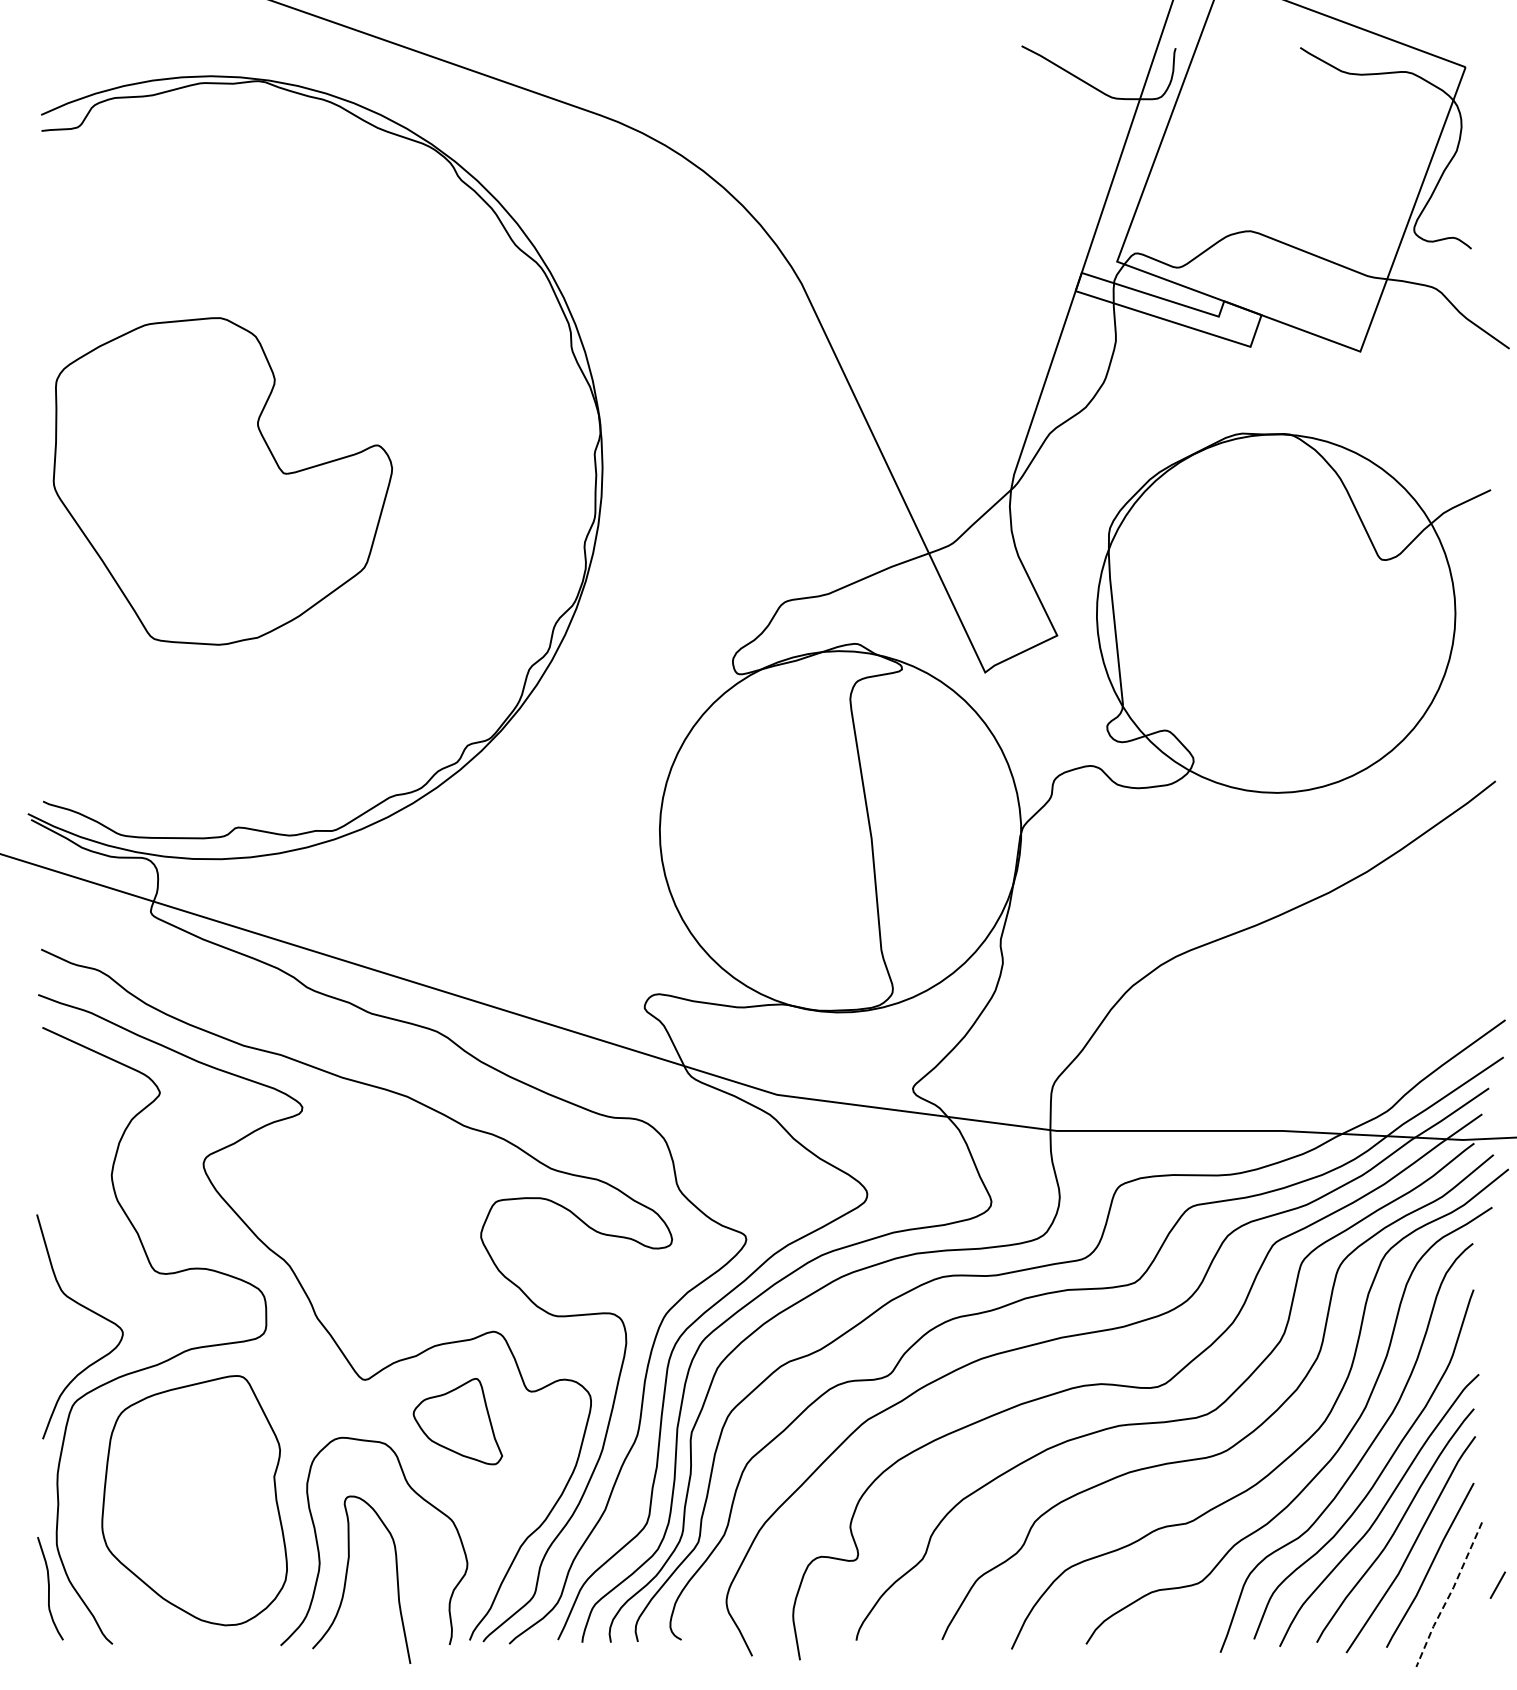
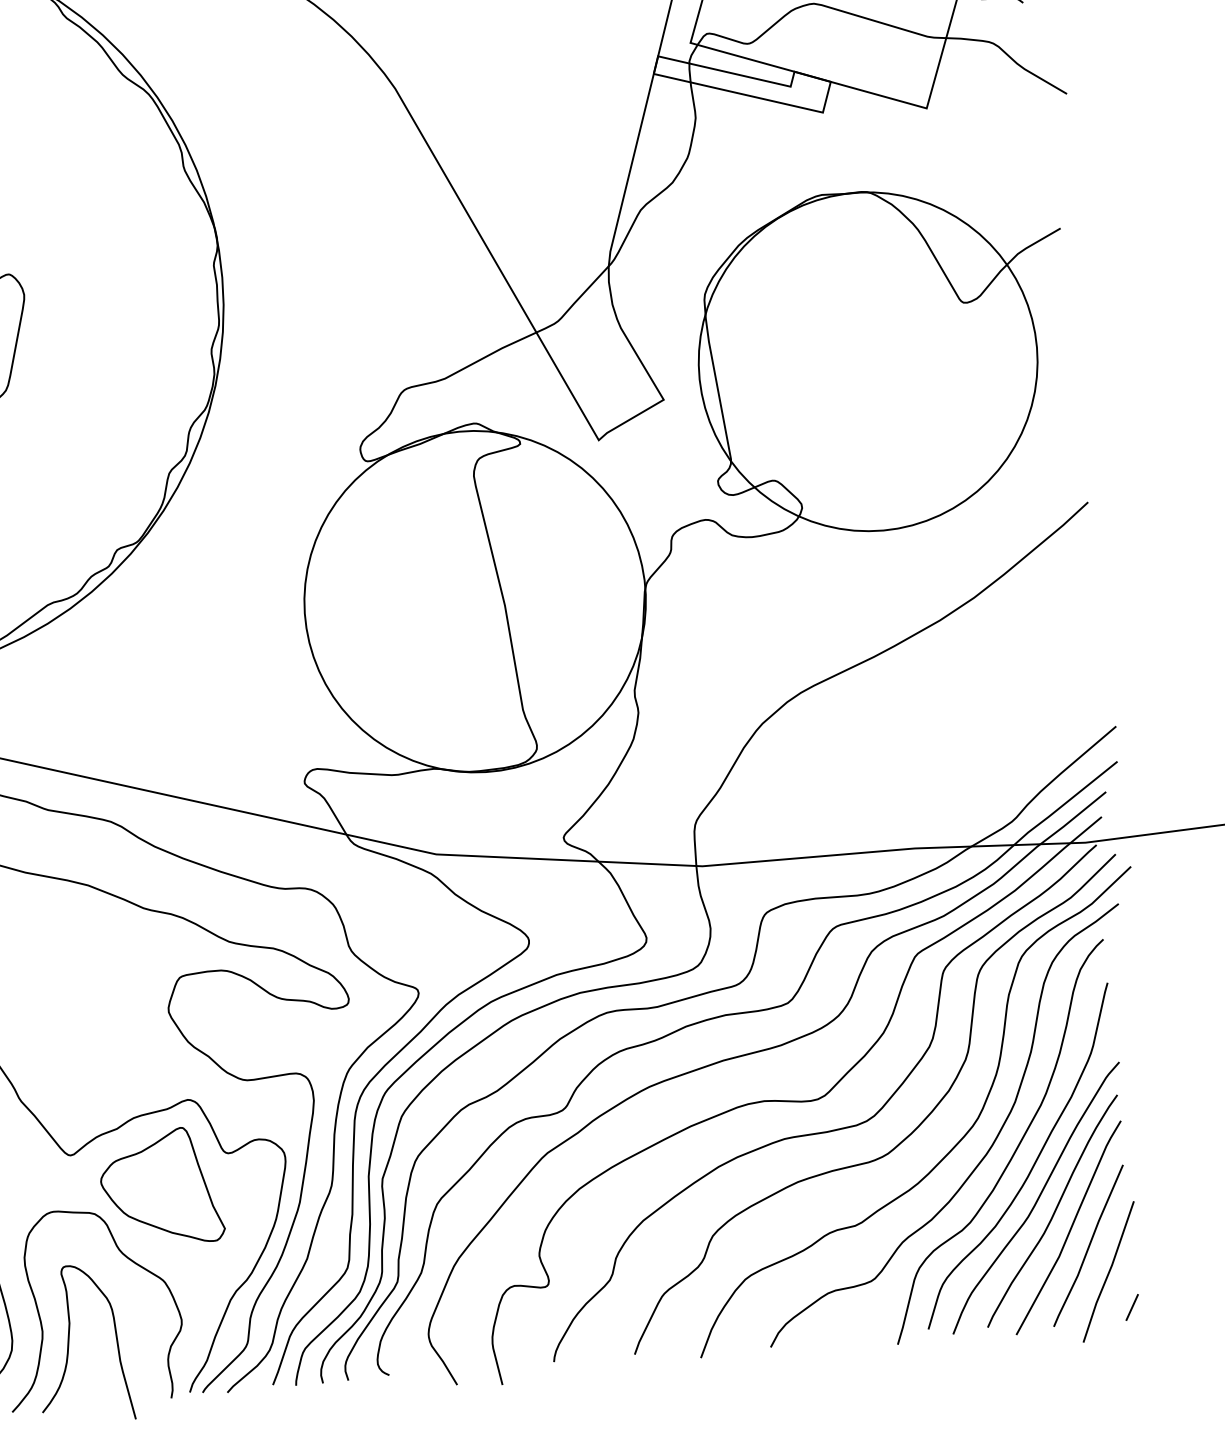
part: (457, 1421) -> (161, 1187), size x1.43
line: (1497, 1584) -> (1131, 1306), moved
line: (1449, 1594) -> (1108, 1271), dashed -> solid

